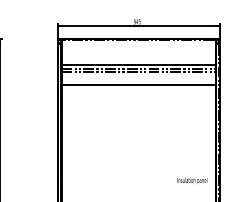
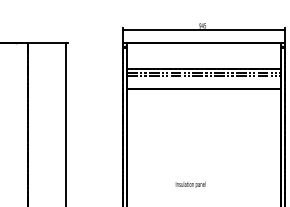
text: (192, 180) -> (190, 184), moved

